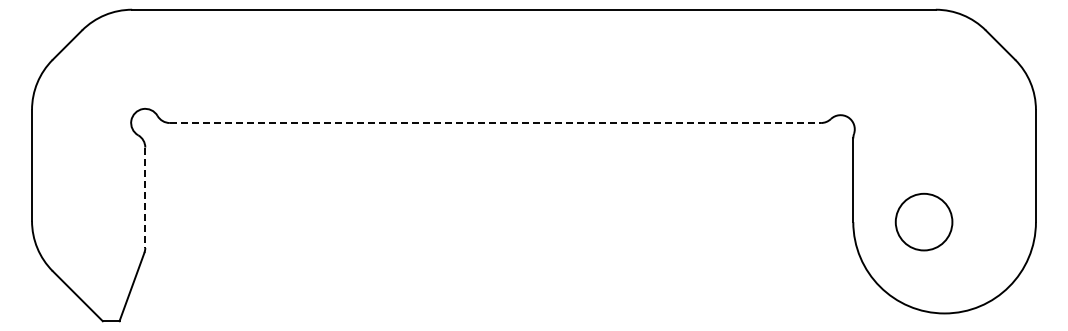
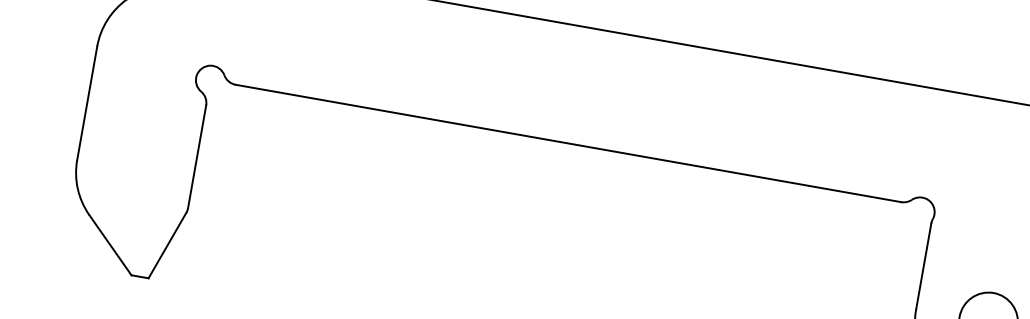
line: (495, 123) -> (568, 143), dashed -> solid
line: (145, 198) -> (197, 157), dashed -> solid

